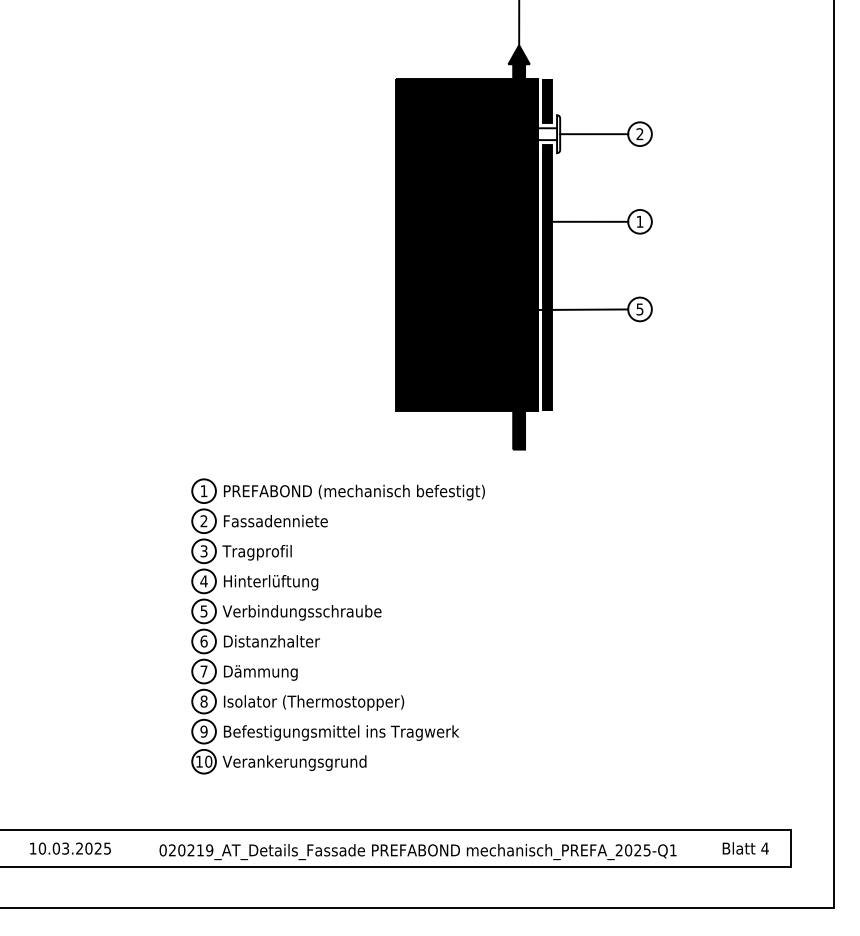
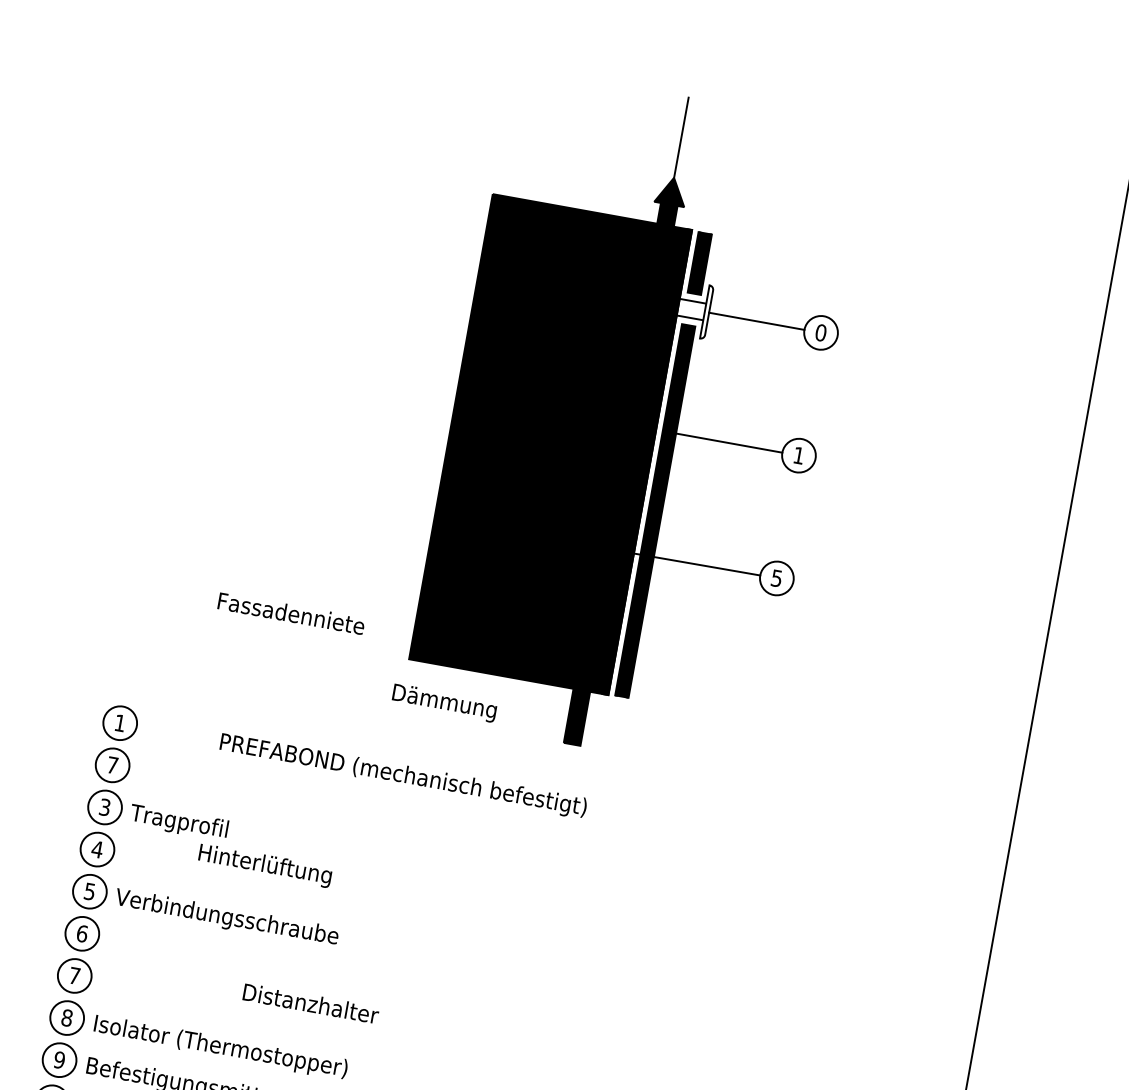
text: (639, 134) -> (820, 333), 2 -> 0
text: (354, 492) -> (403, 776), moved
text: (275, 520) -> (291, 612), moved
text: (203, 521) -> (111, 765), 2 -> 7
text: (271, 582) -> (265, 865), moved
text: (271, 641) -> (310, 1003), moved
text: (260, 672) -> (444, 702), moved

